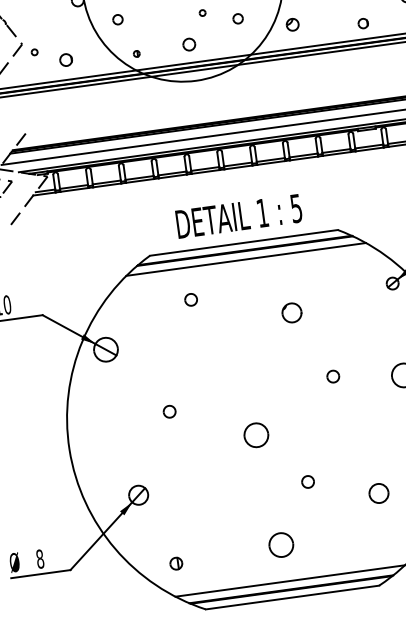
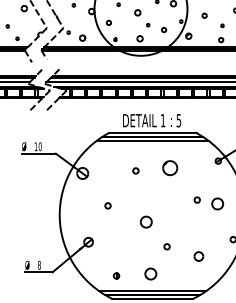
part: (190, 299) -> (135, 170), moved
part: (292, 313) -> (170, 168), size x1.6
part: (331, 375) -> (196, 199), moved
part: (176, 562) -> (116, 275), moved

